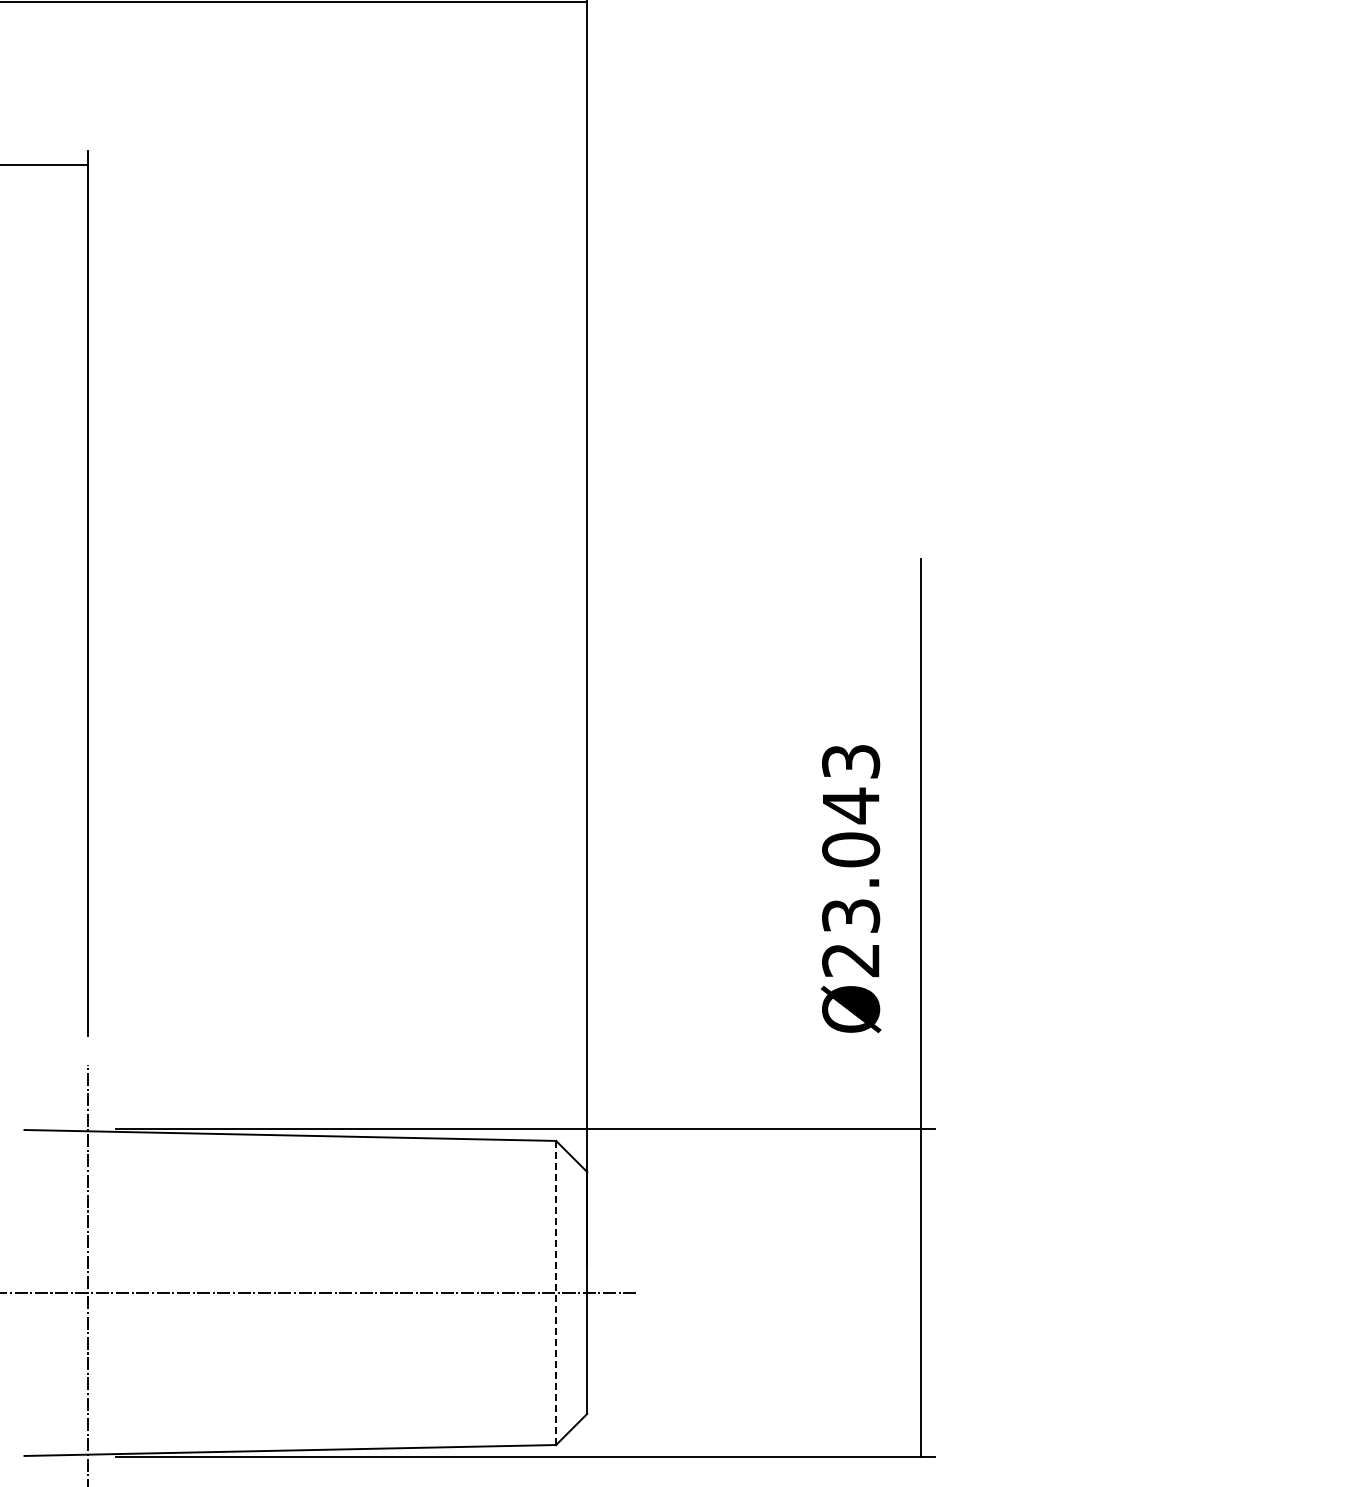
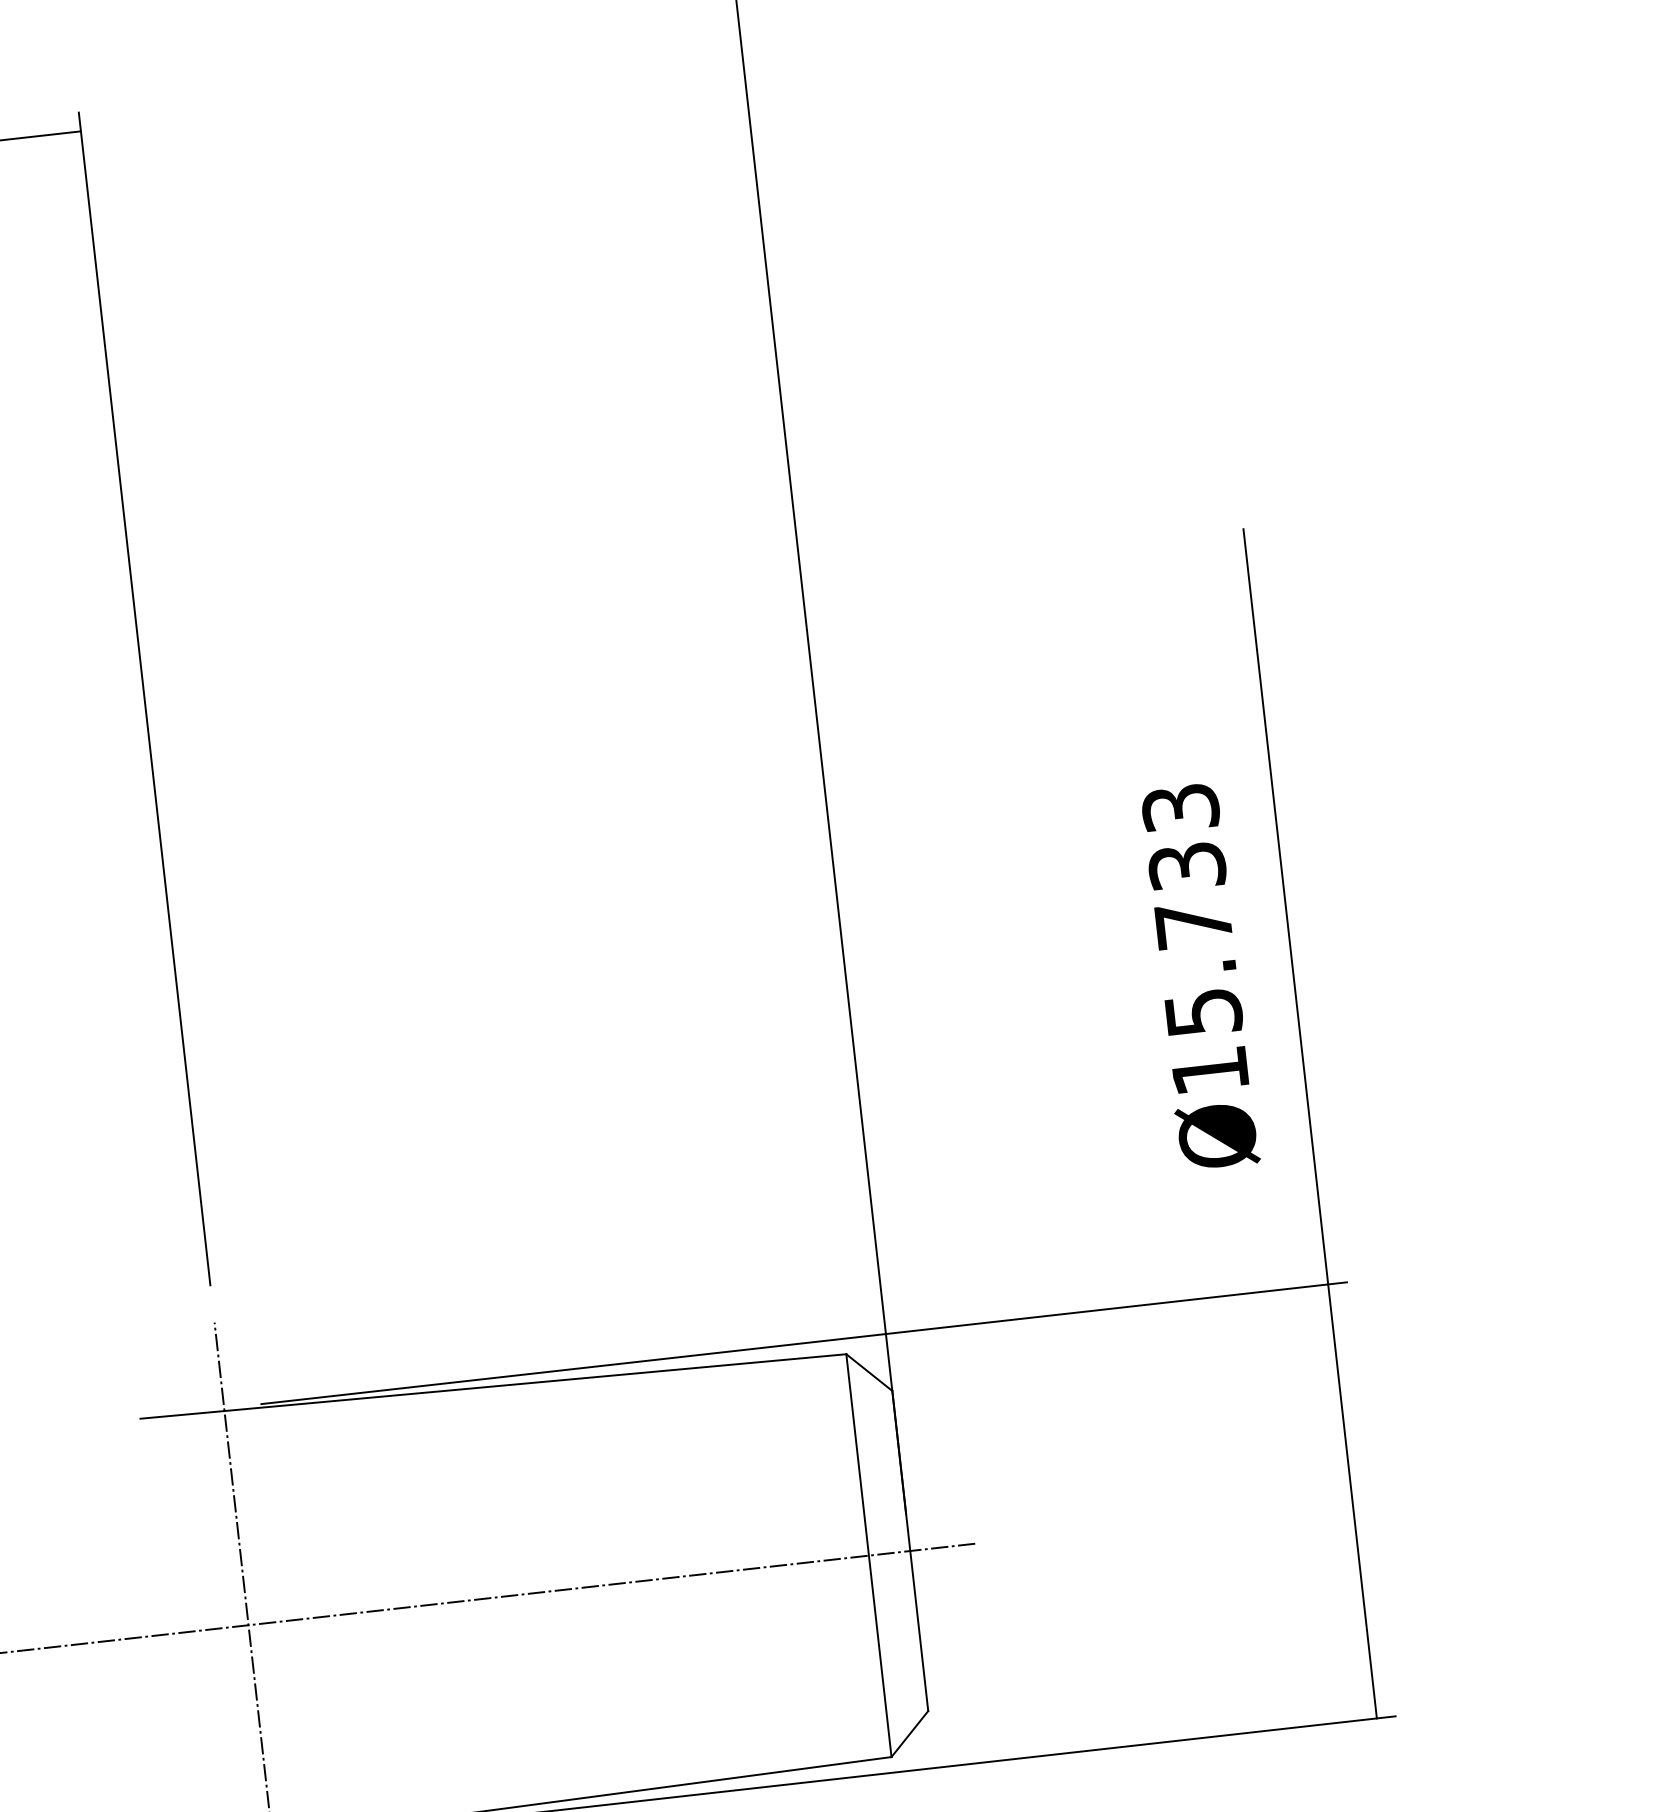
text: (851, 882) -> (1199, 967), Ø23.043 -> Ø15.733
line: (556, 1293) -> (869, 1556), dashed -> solid

